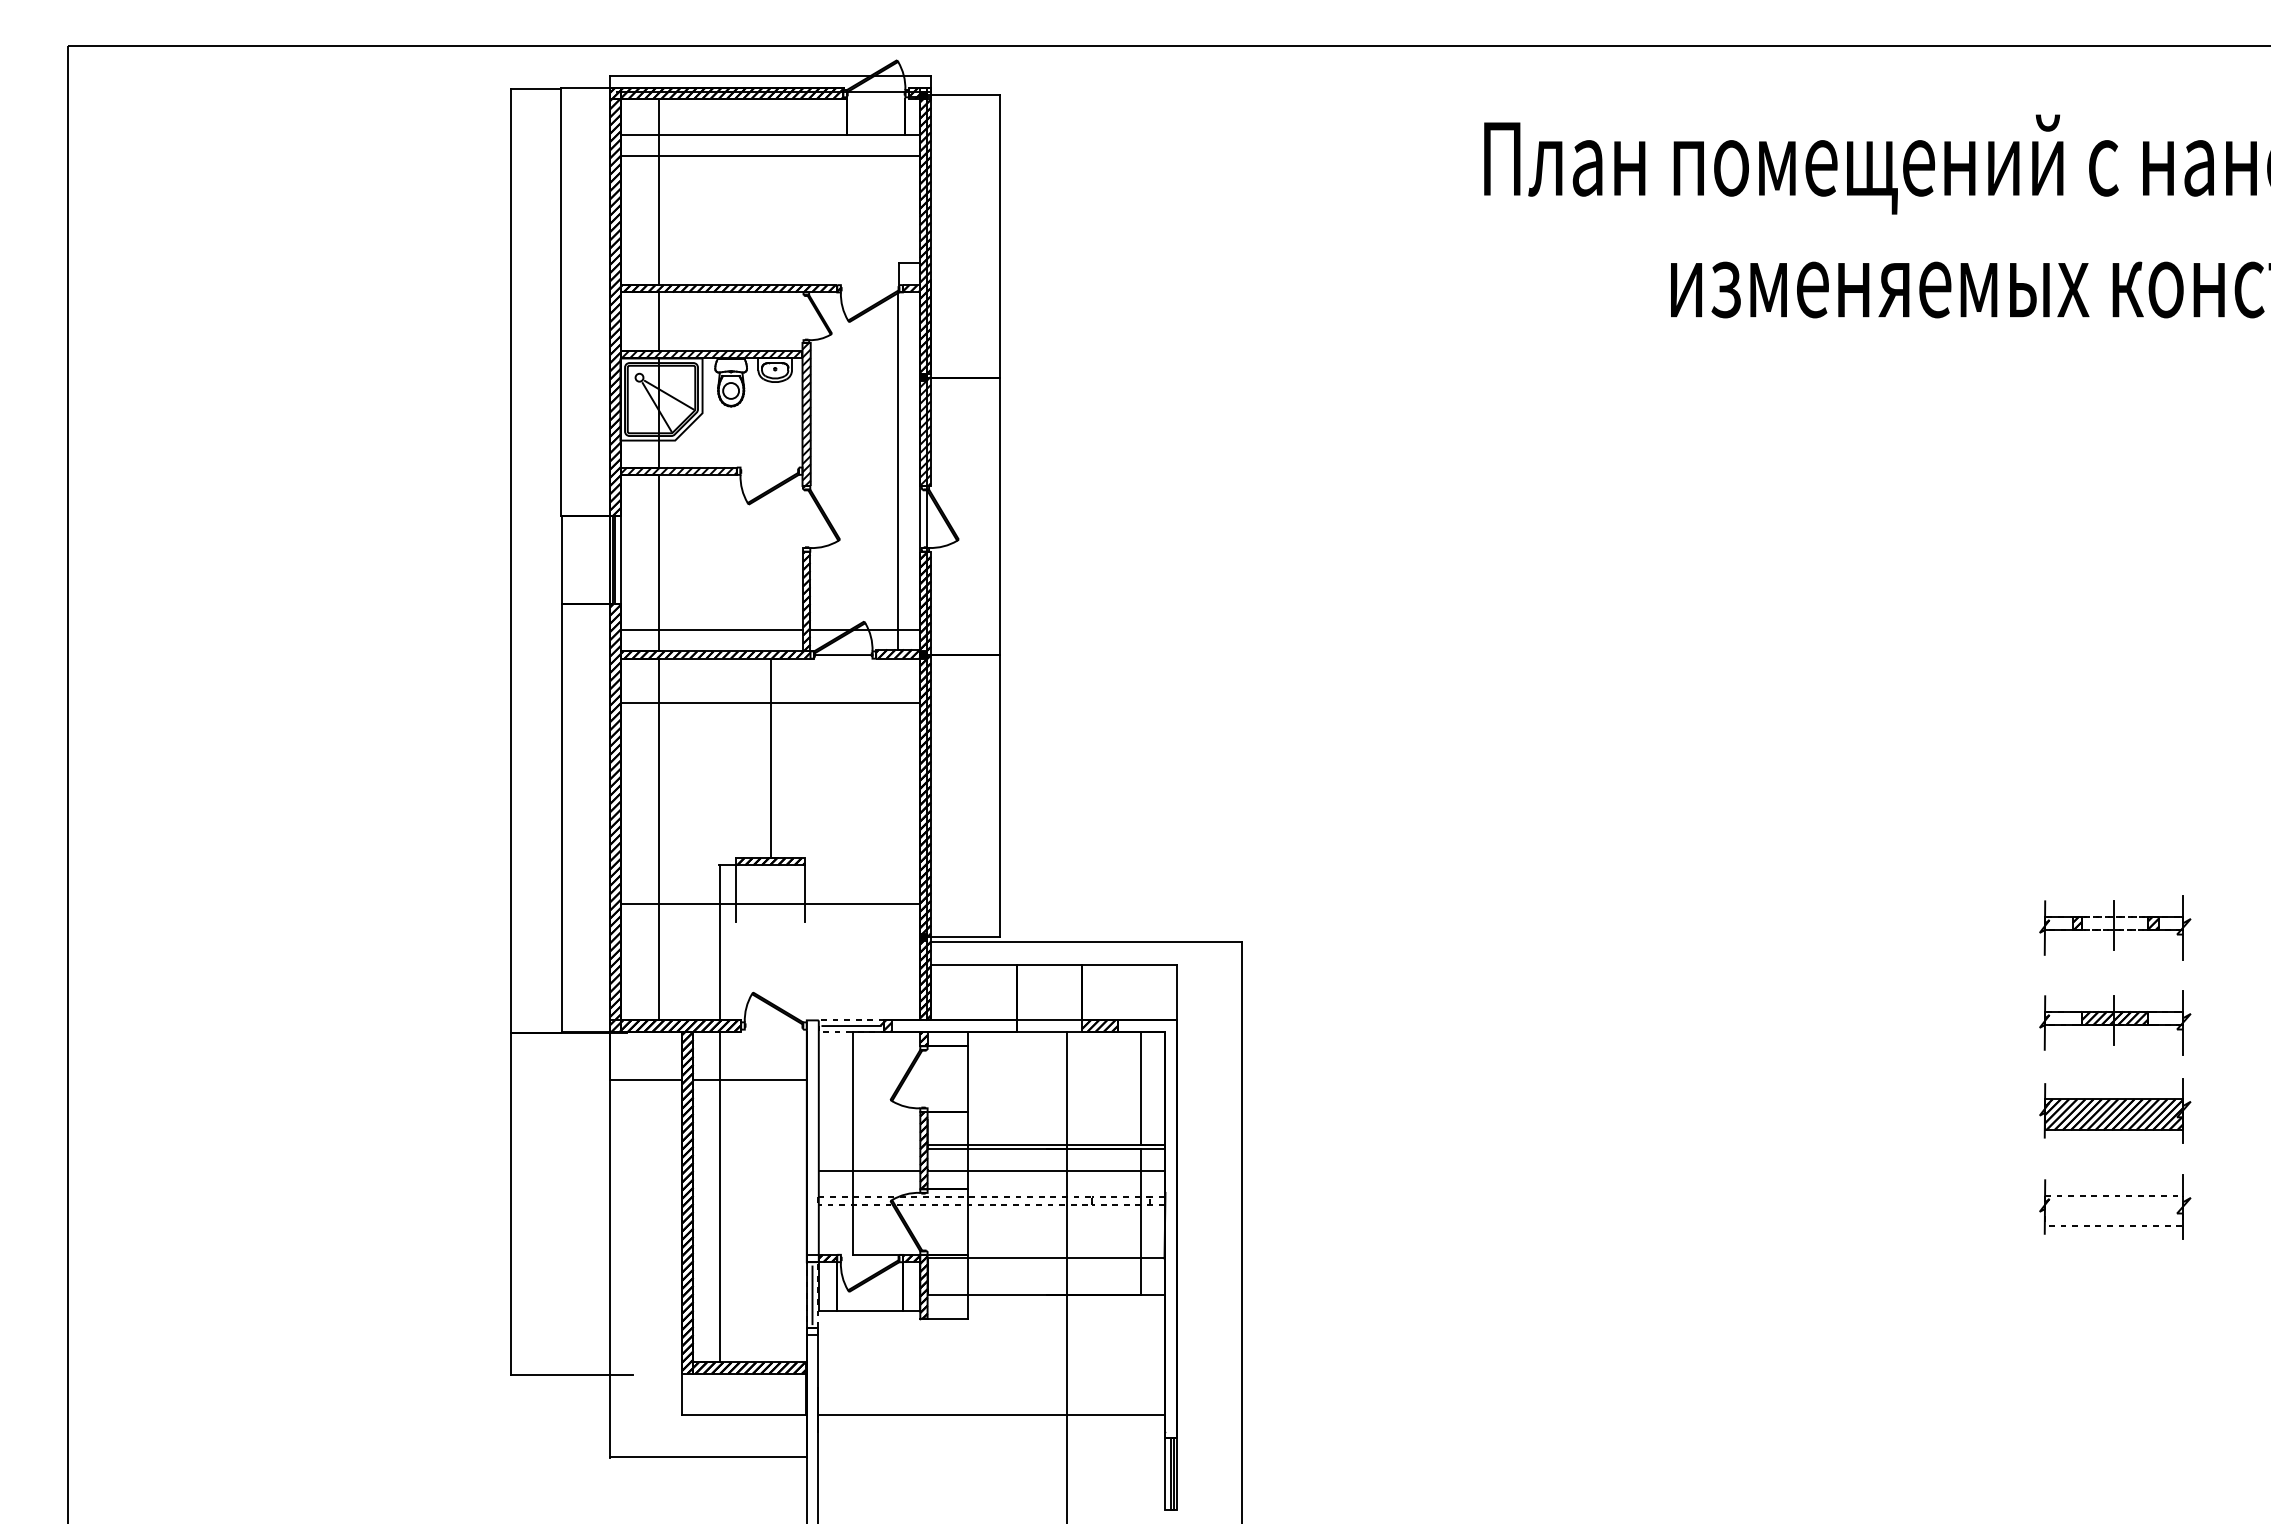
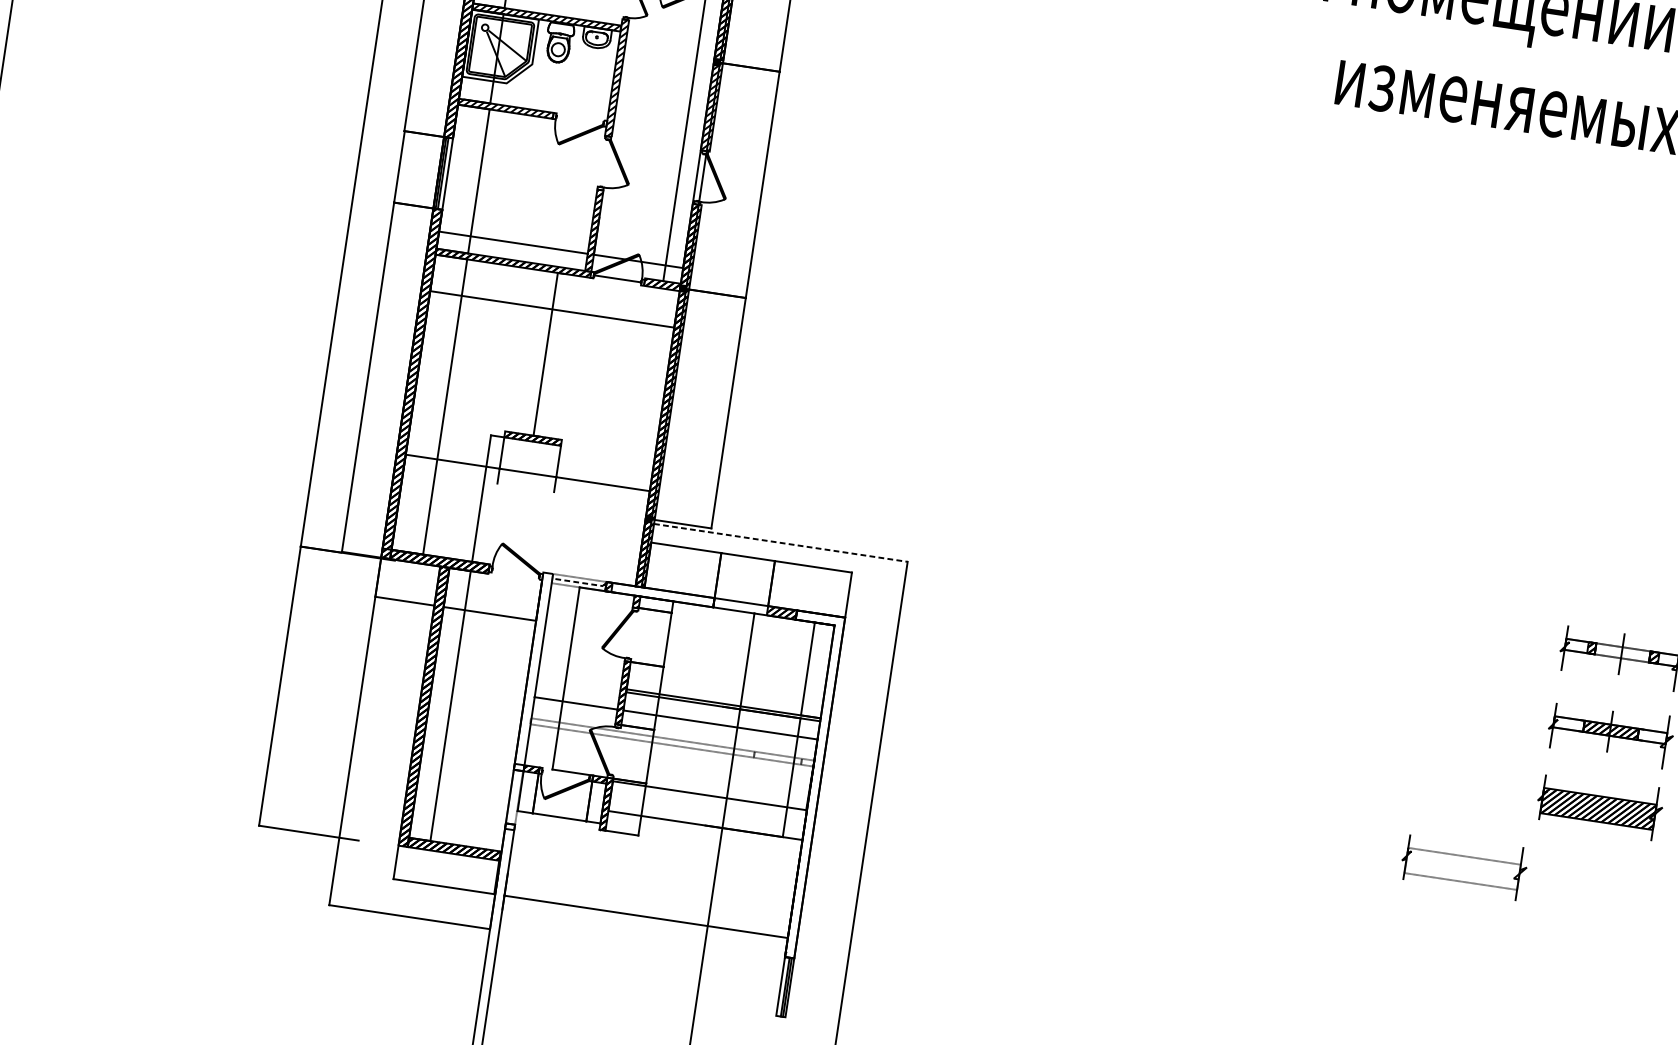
line: (1086, 942) -> (781, 543), solid -> dashed
line: (852, 1026) -> (579, 583), solid -> dashed
part: (2115, 1196) -> (1465, 857), moved
line: (812, 1295) -> (514, 797), removed

